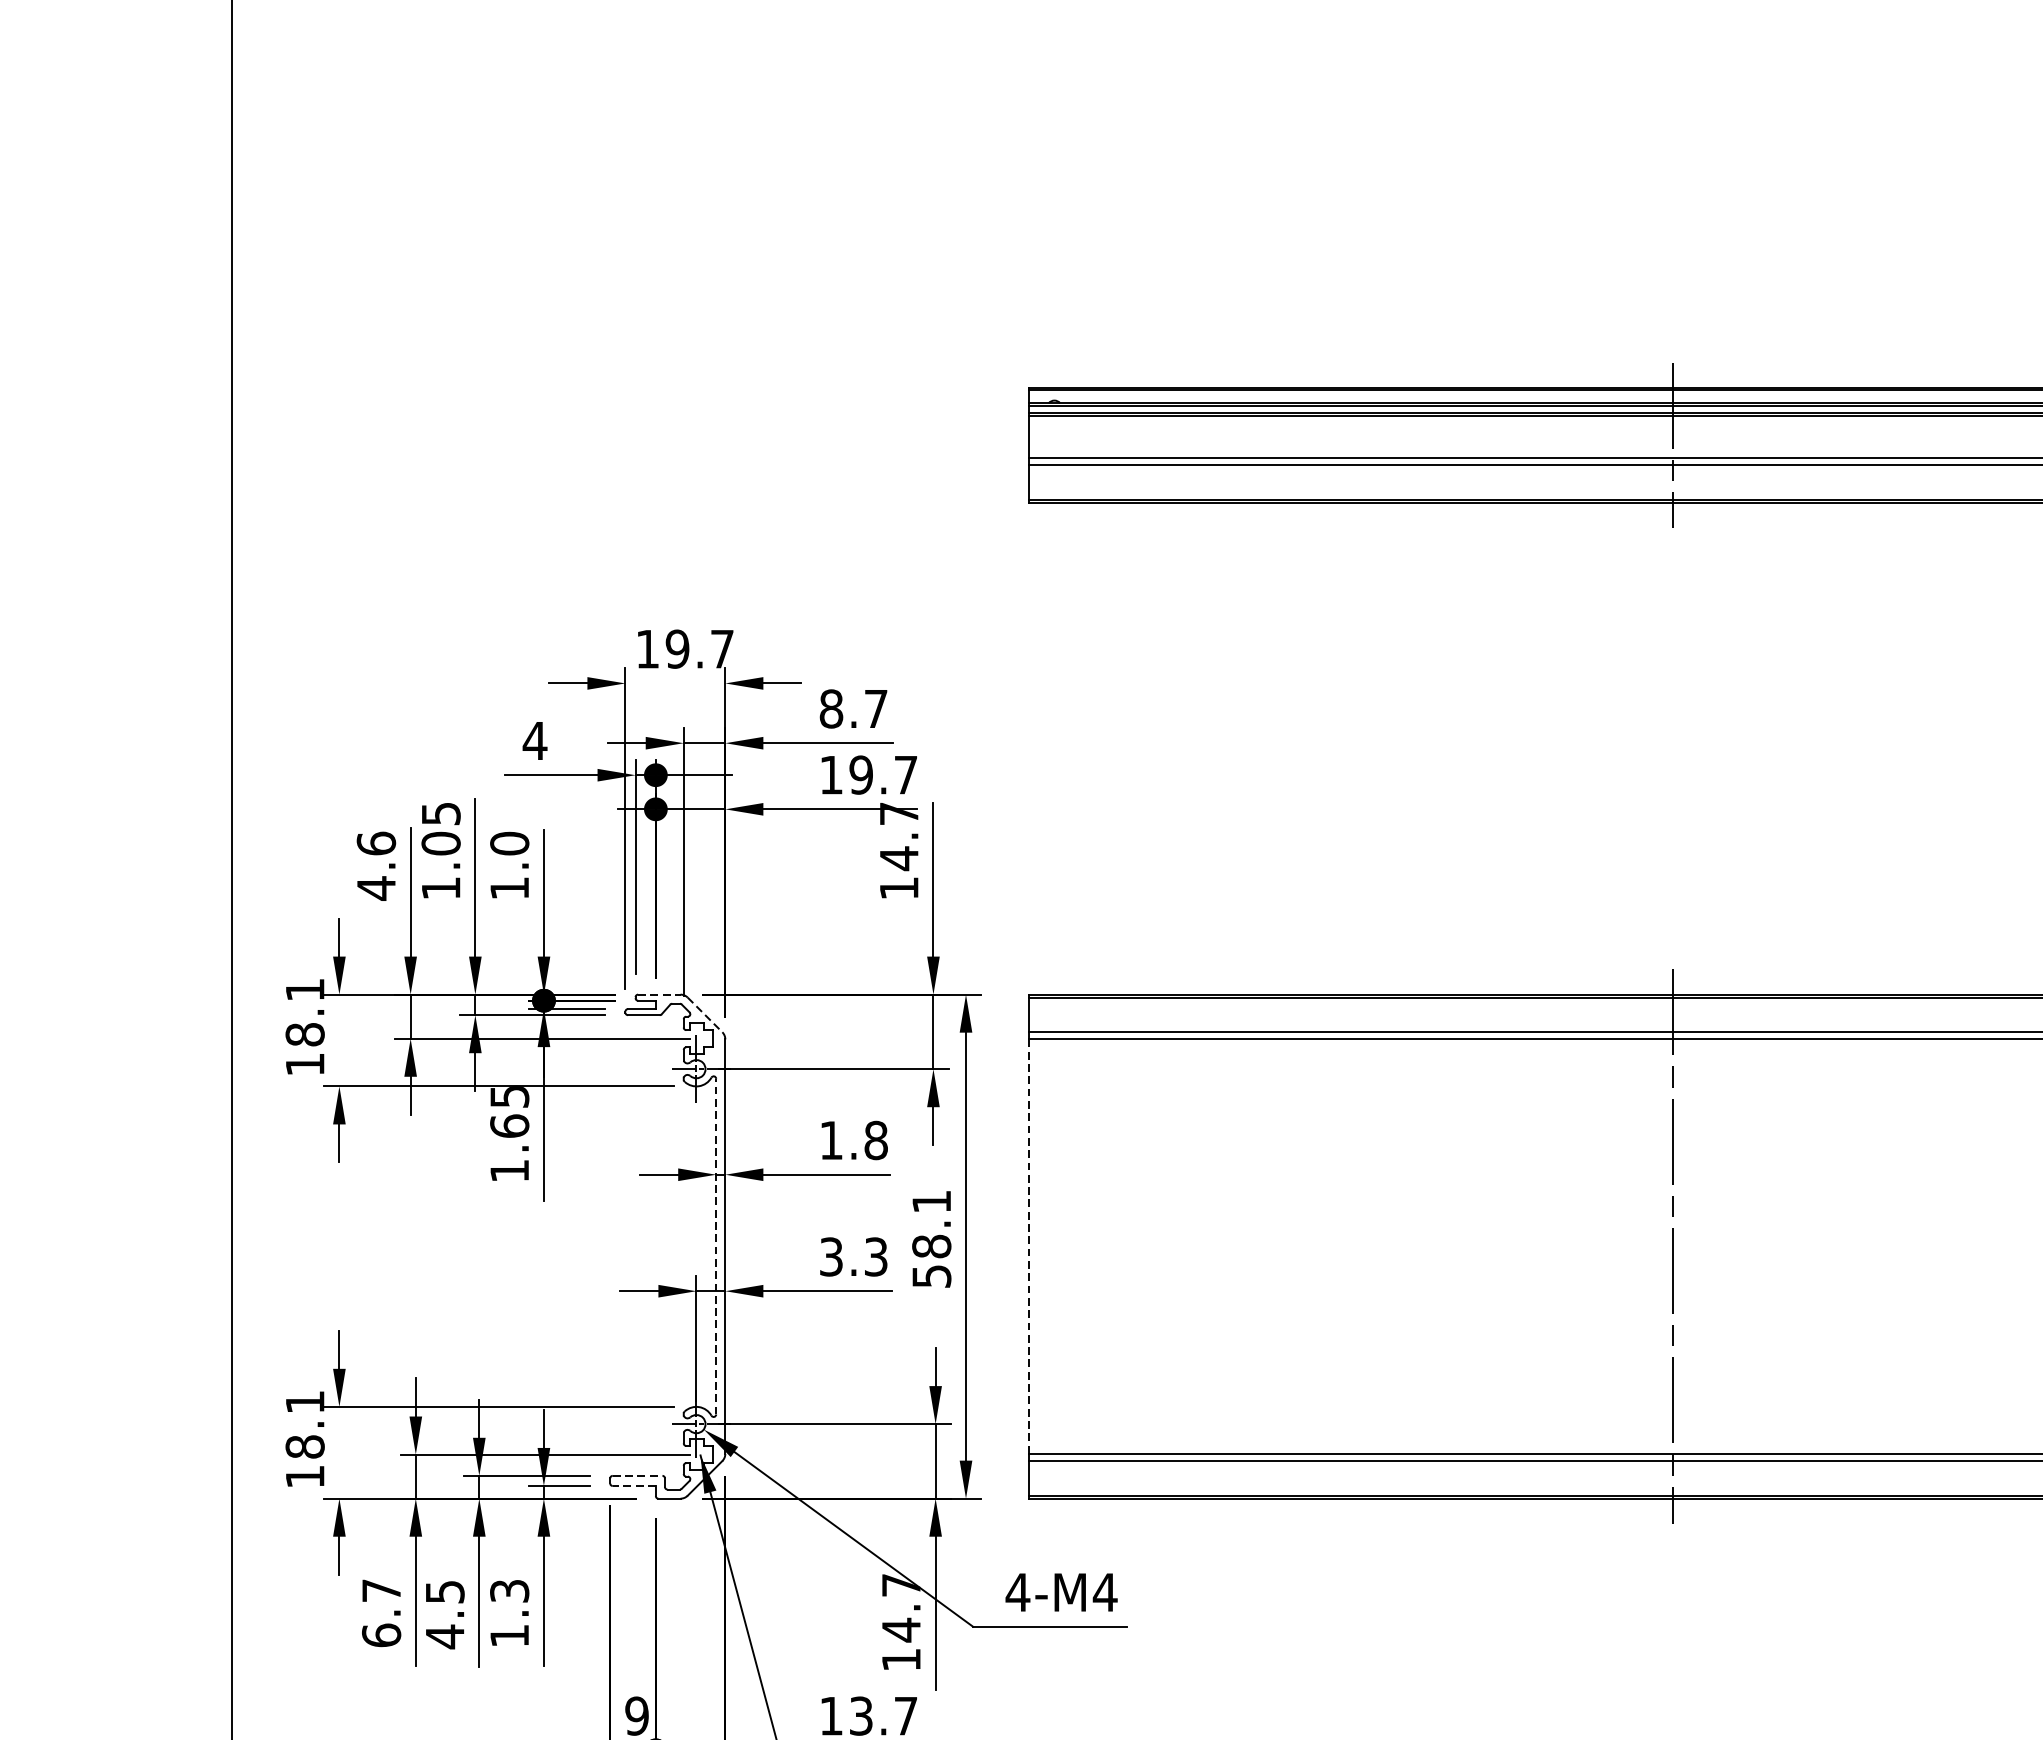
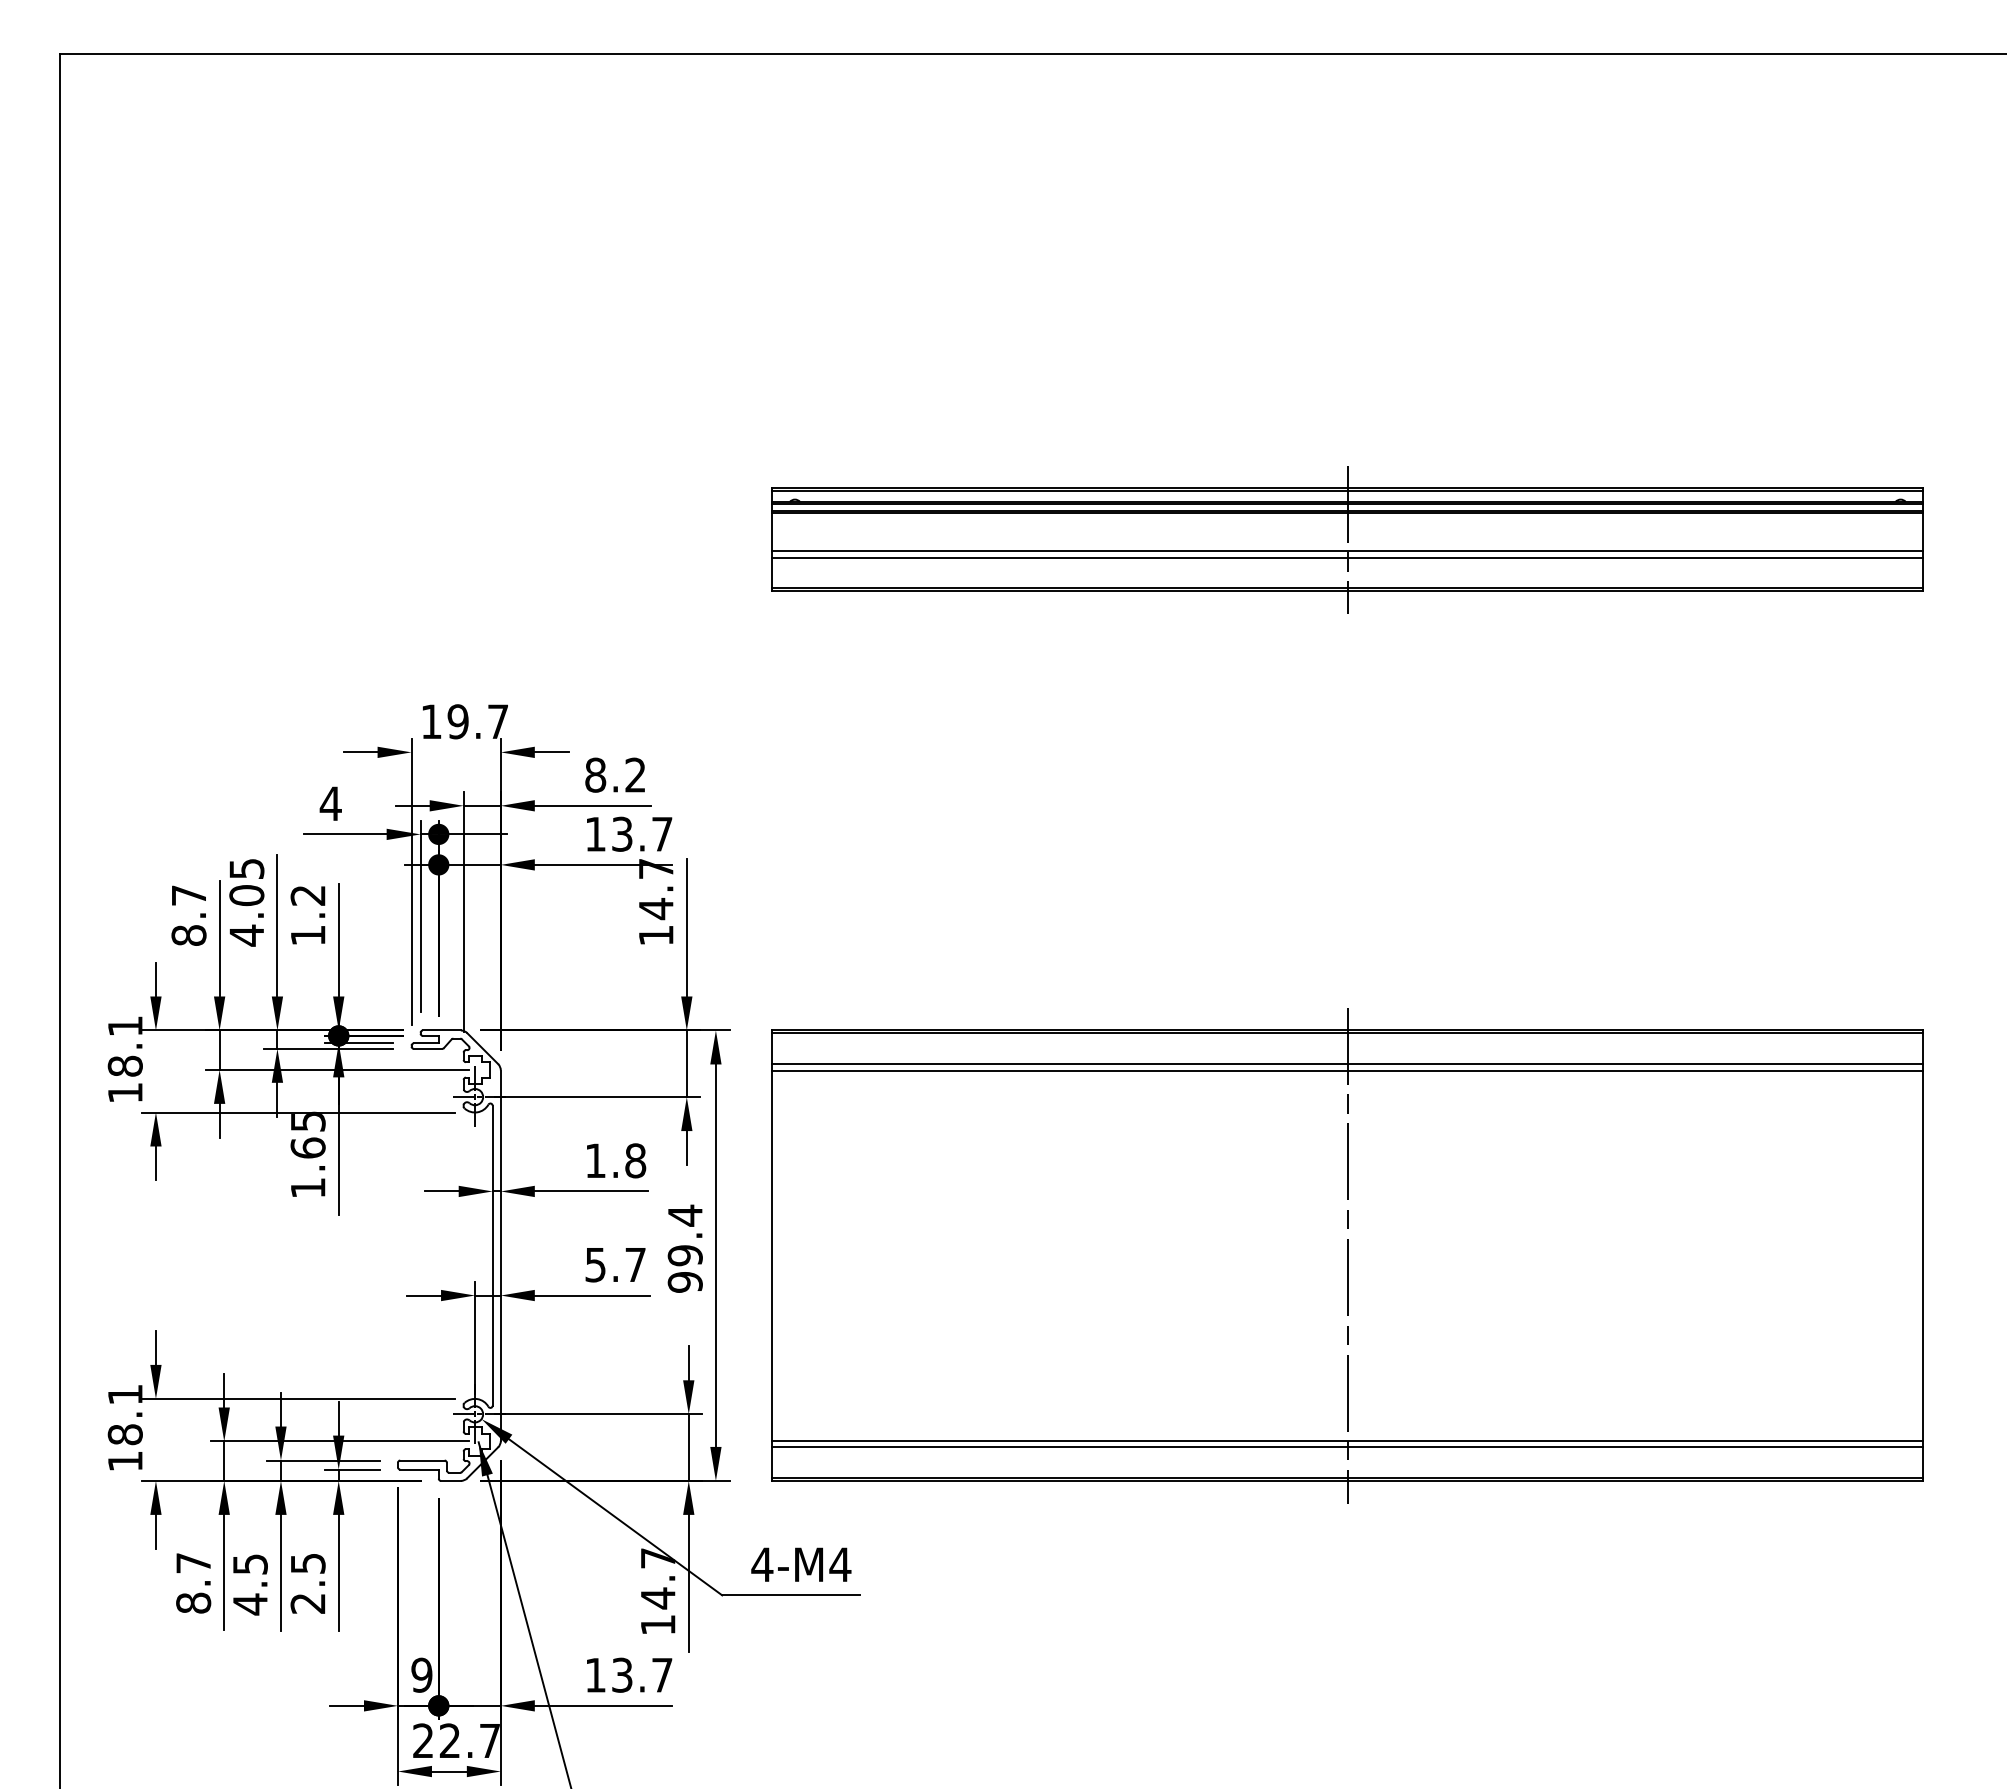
text: (876, 708) -> (635, 774), 8.7 -> 8.2
text: (860, 774) -> (621, 833), 19.7 -> 13.7
text: (508, 843) -> (307, 895), 1.0 -> 1.2
text: (375, 865) -> (188, 915), 4.6 -> 8.7
text: (440, 888) -> (246, 935), 1.05 -> 4.05
line: (658, 994) -> (441, 1030), dashed -> solid
line: (704, 1014) -> (482, 1048), dashed -> solid
text: (930, 1238) -> (684, 1248), 58.1 -> 99.4
line: (716, 1246) -> (492, 1255), dashed -> solid
line: (1029, 1247) -> (772, 1256), dashed -> solid
text: (853, 1256) -> (615, 1264), 3.3 -> 5.7
line: (637, 1475) -> (422, 1460), dashed -> solid
line: (634, 1485) -> (419, 1469), dashed -> solid
text: (508, 1613) -> (307, 1583), 1.3 -> 2.5
text: (381, 1634) -> (193, 1602), 6.7 -> 8.7

